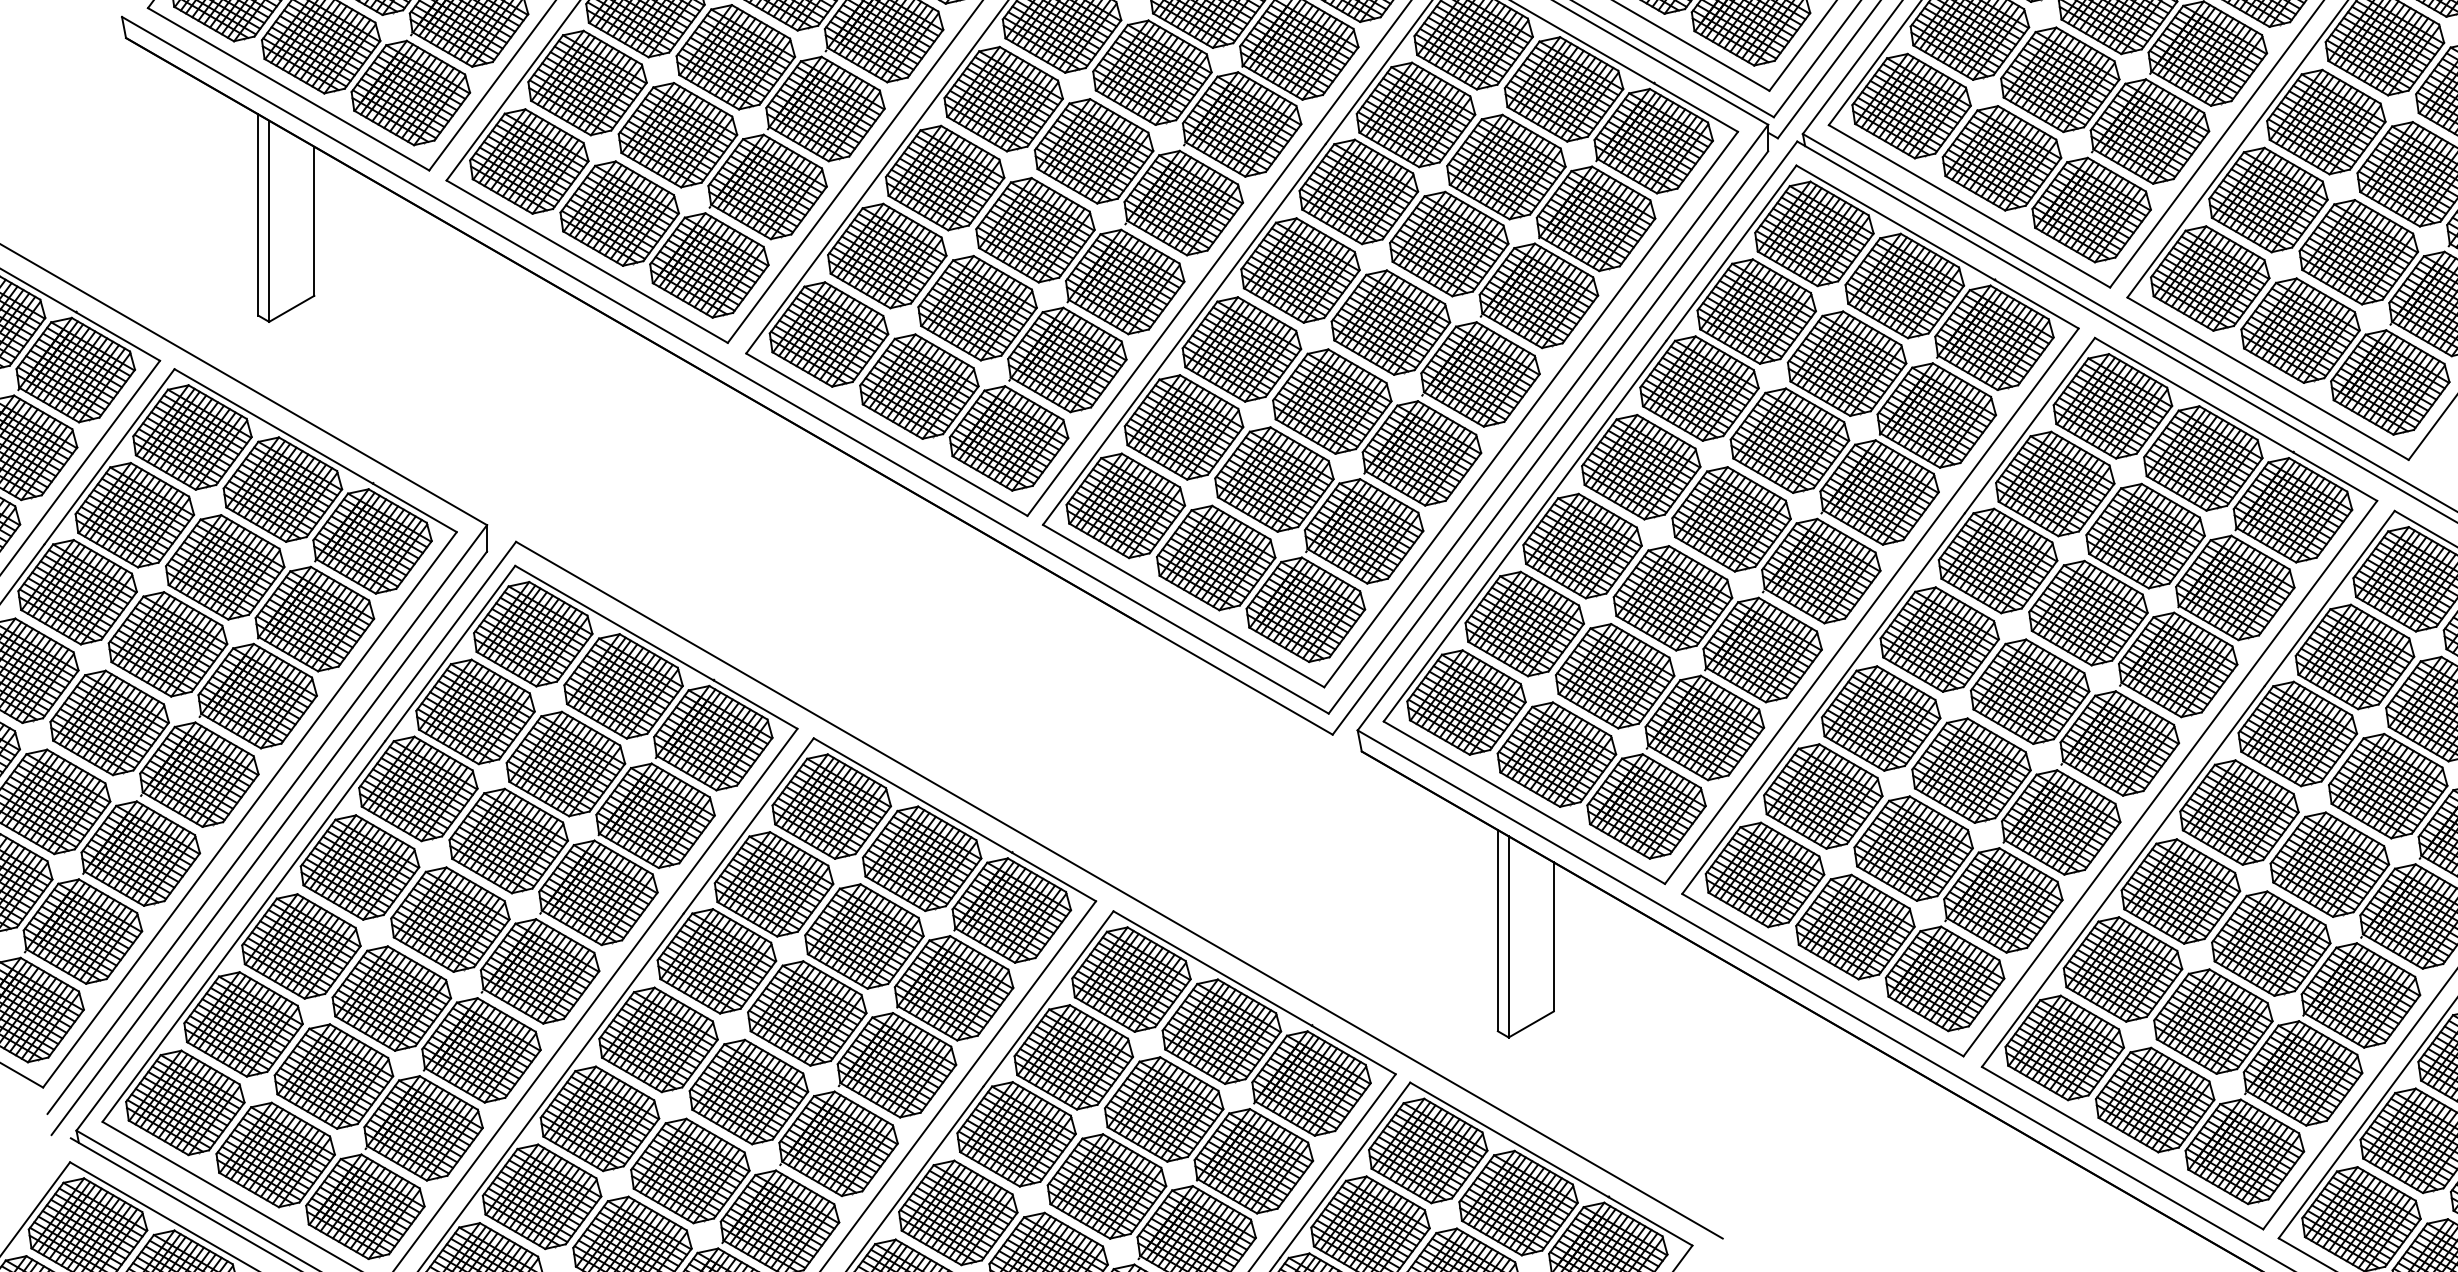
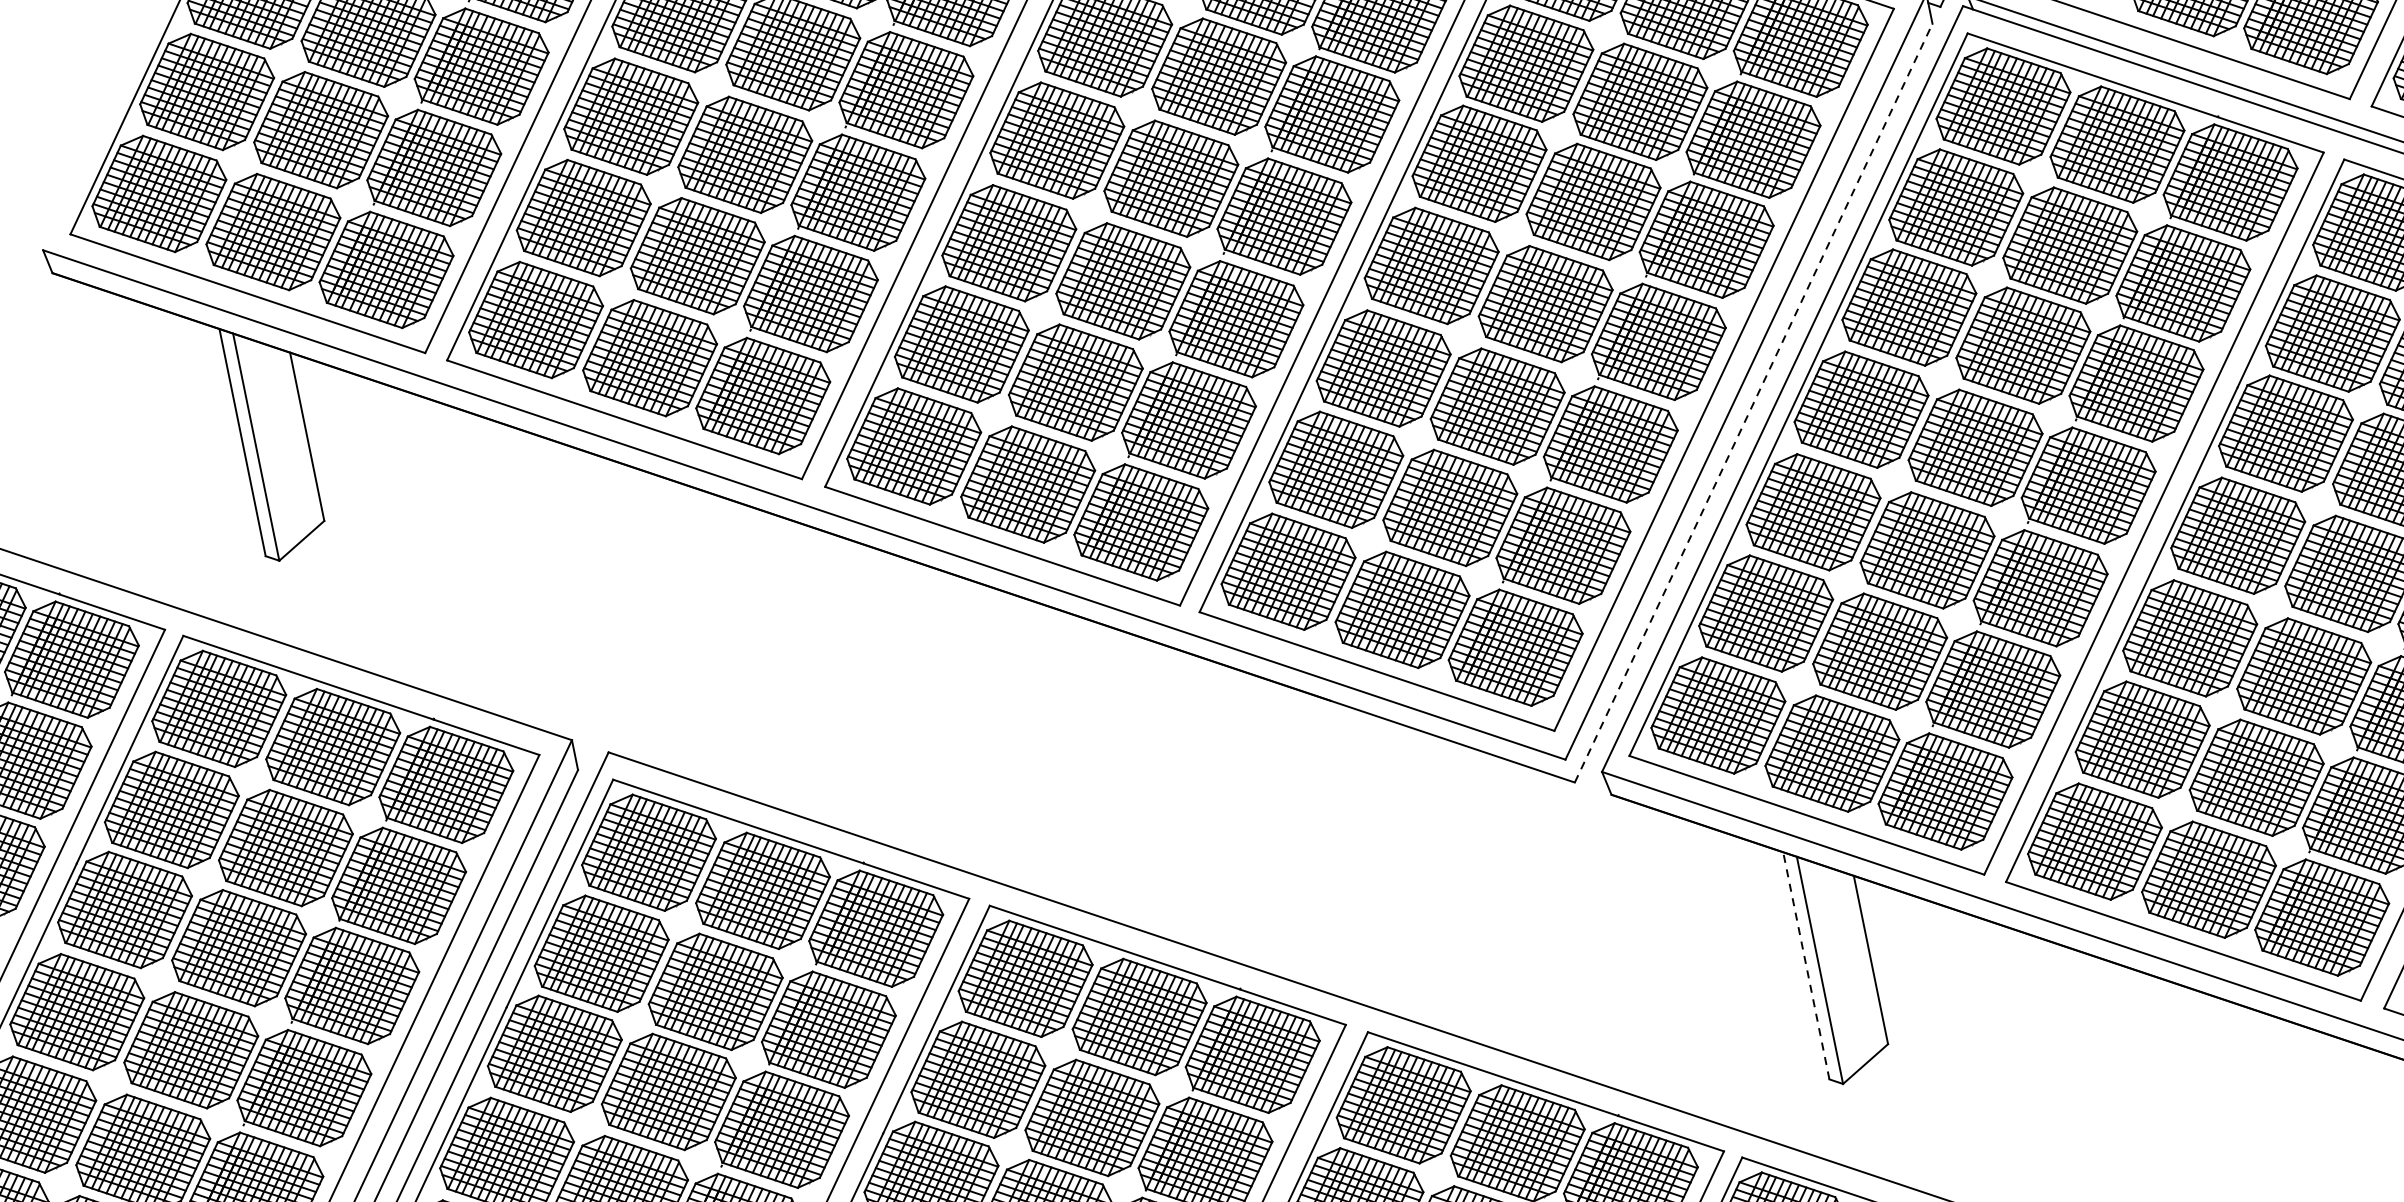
line: (1550, 442) -> (1753, 402), solid -> dashed
line: (1497, 930) -> (1805, 965), solid -> dashed

